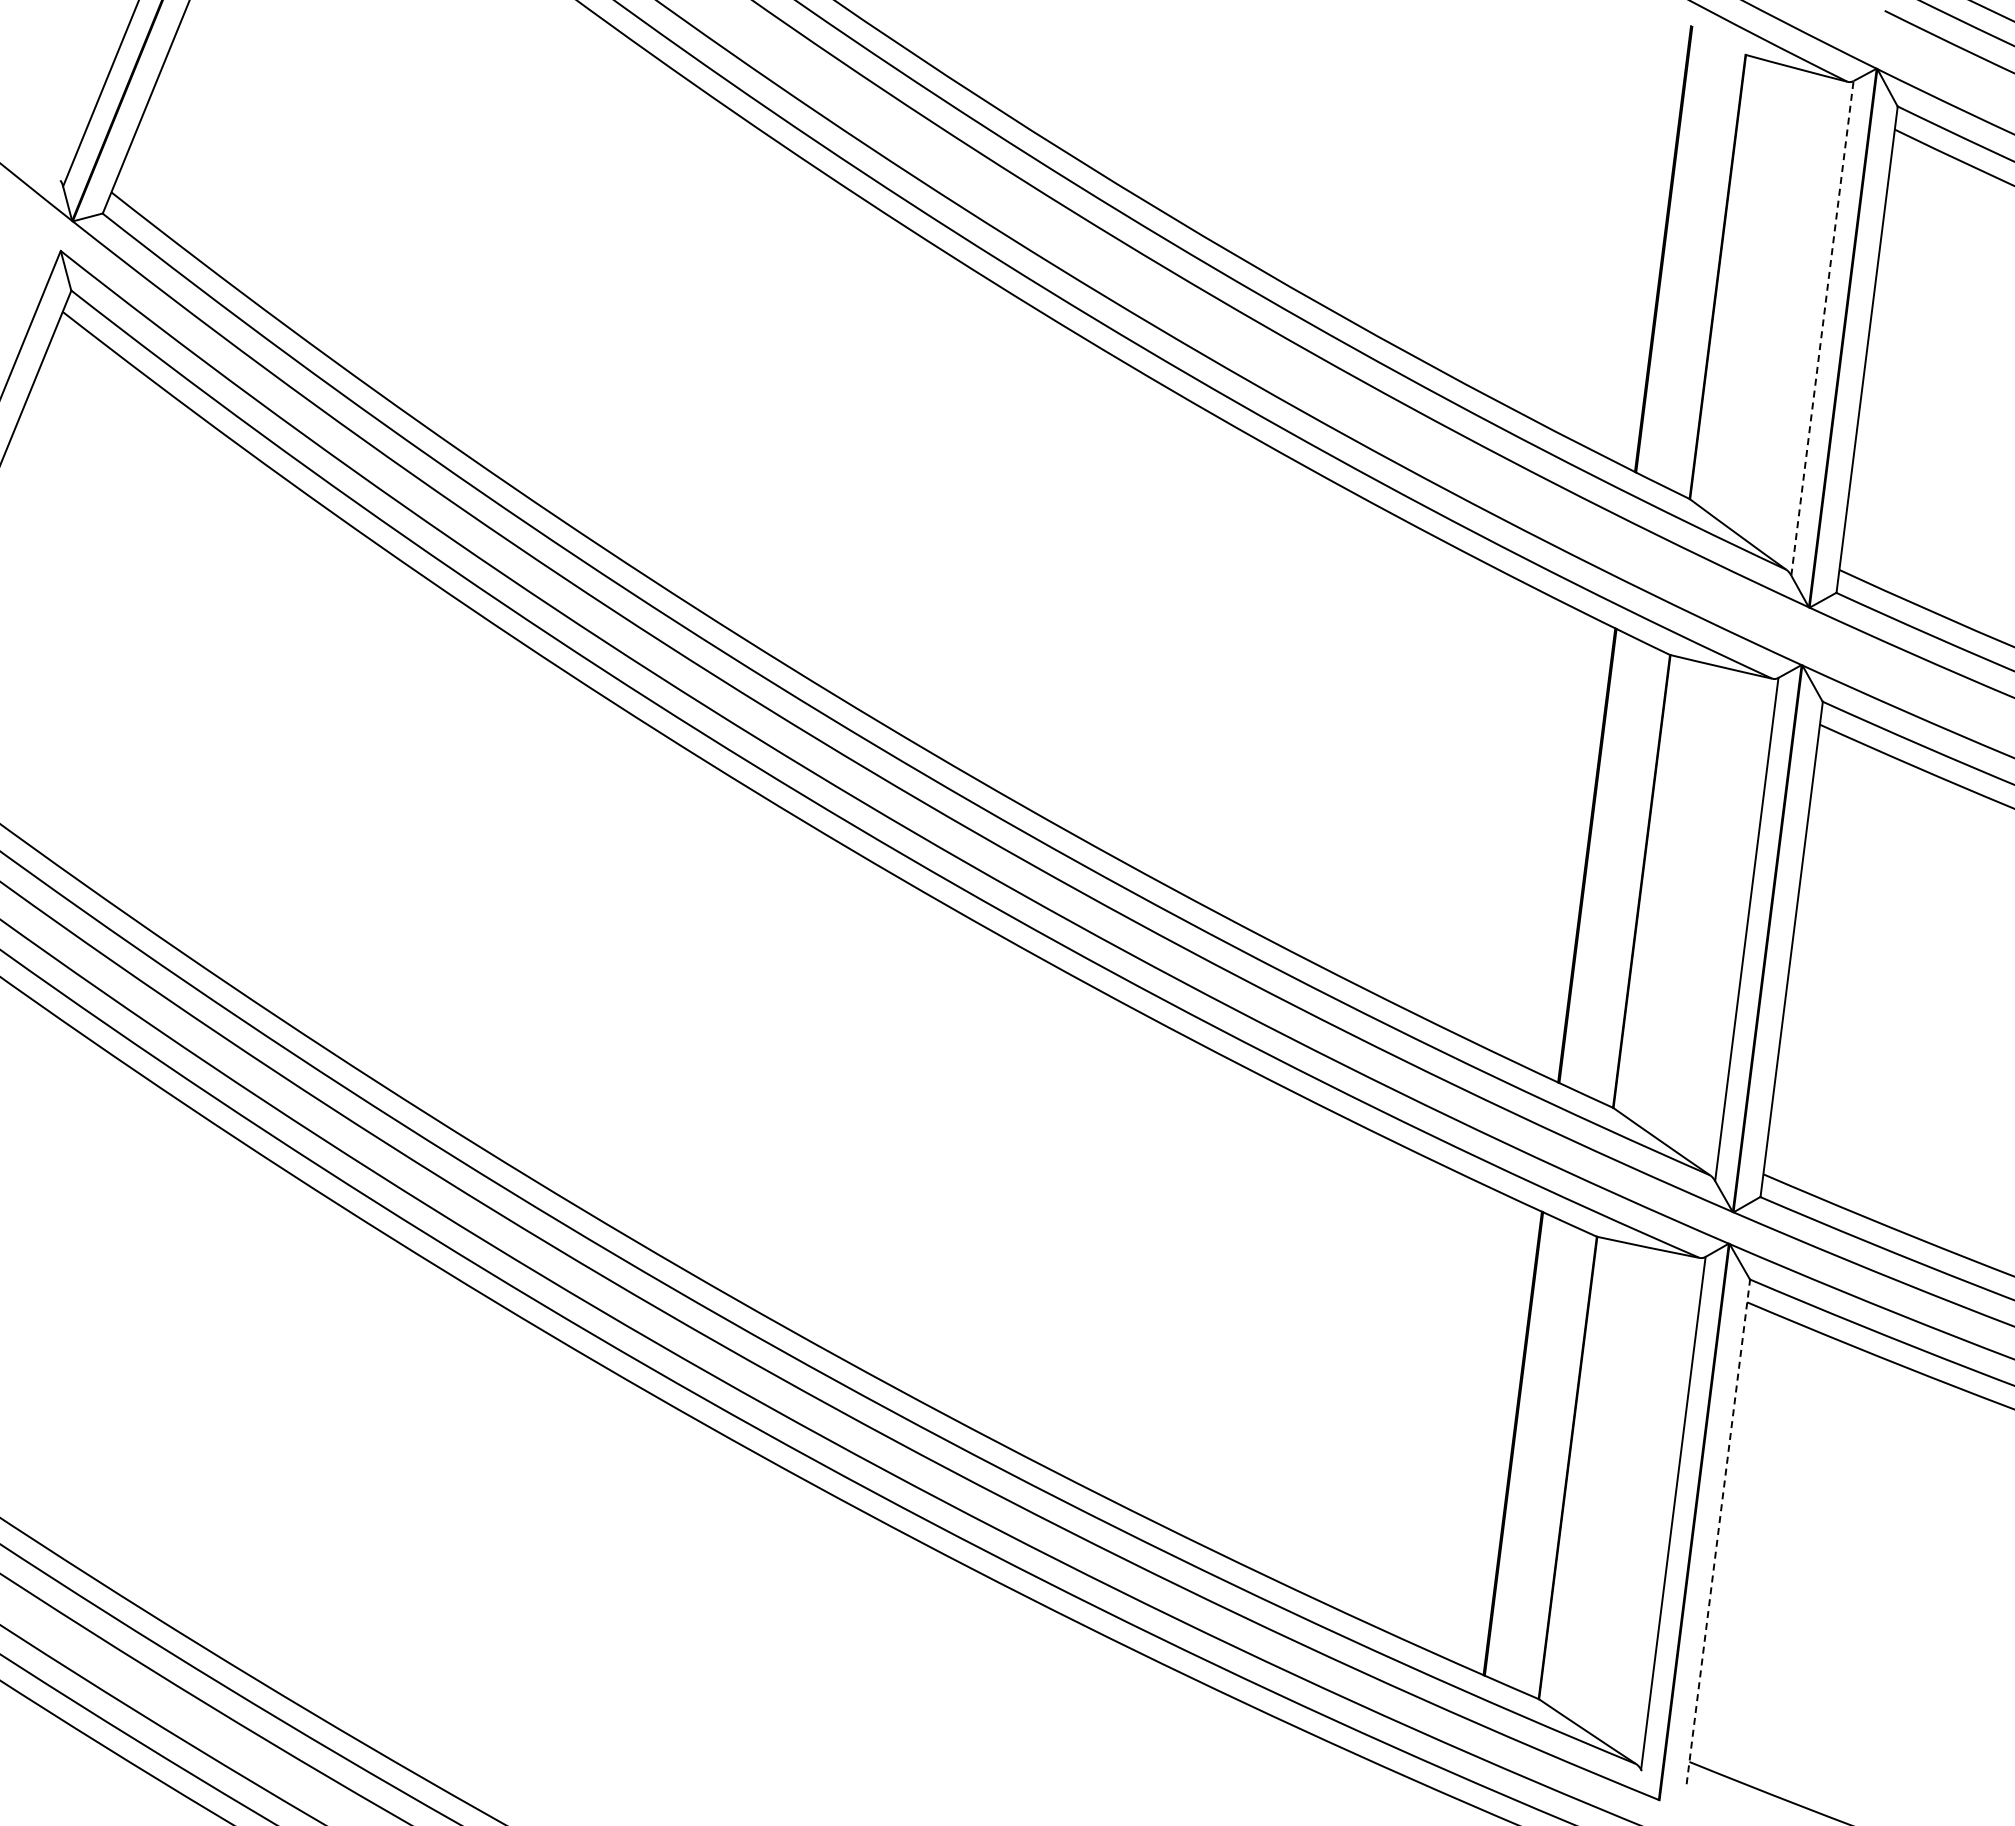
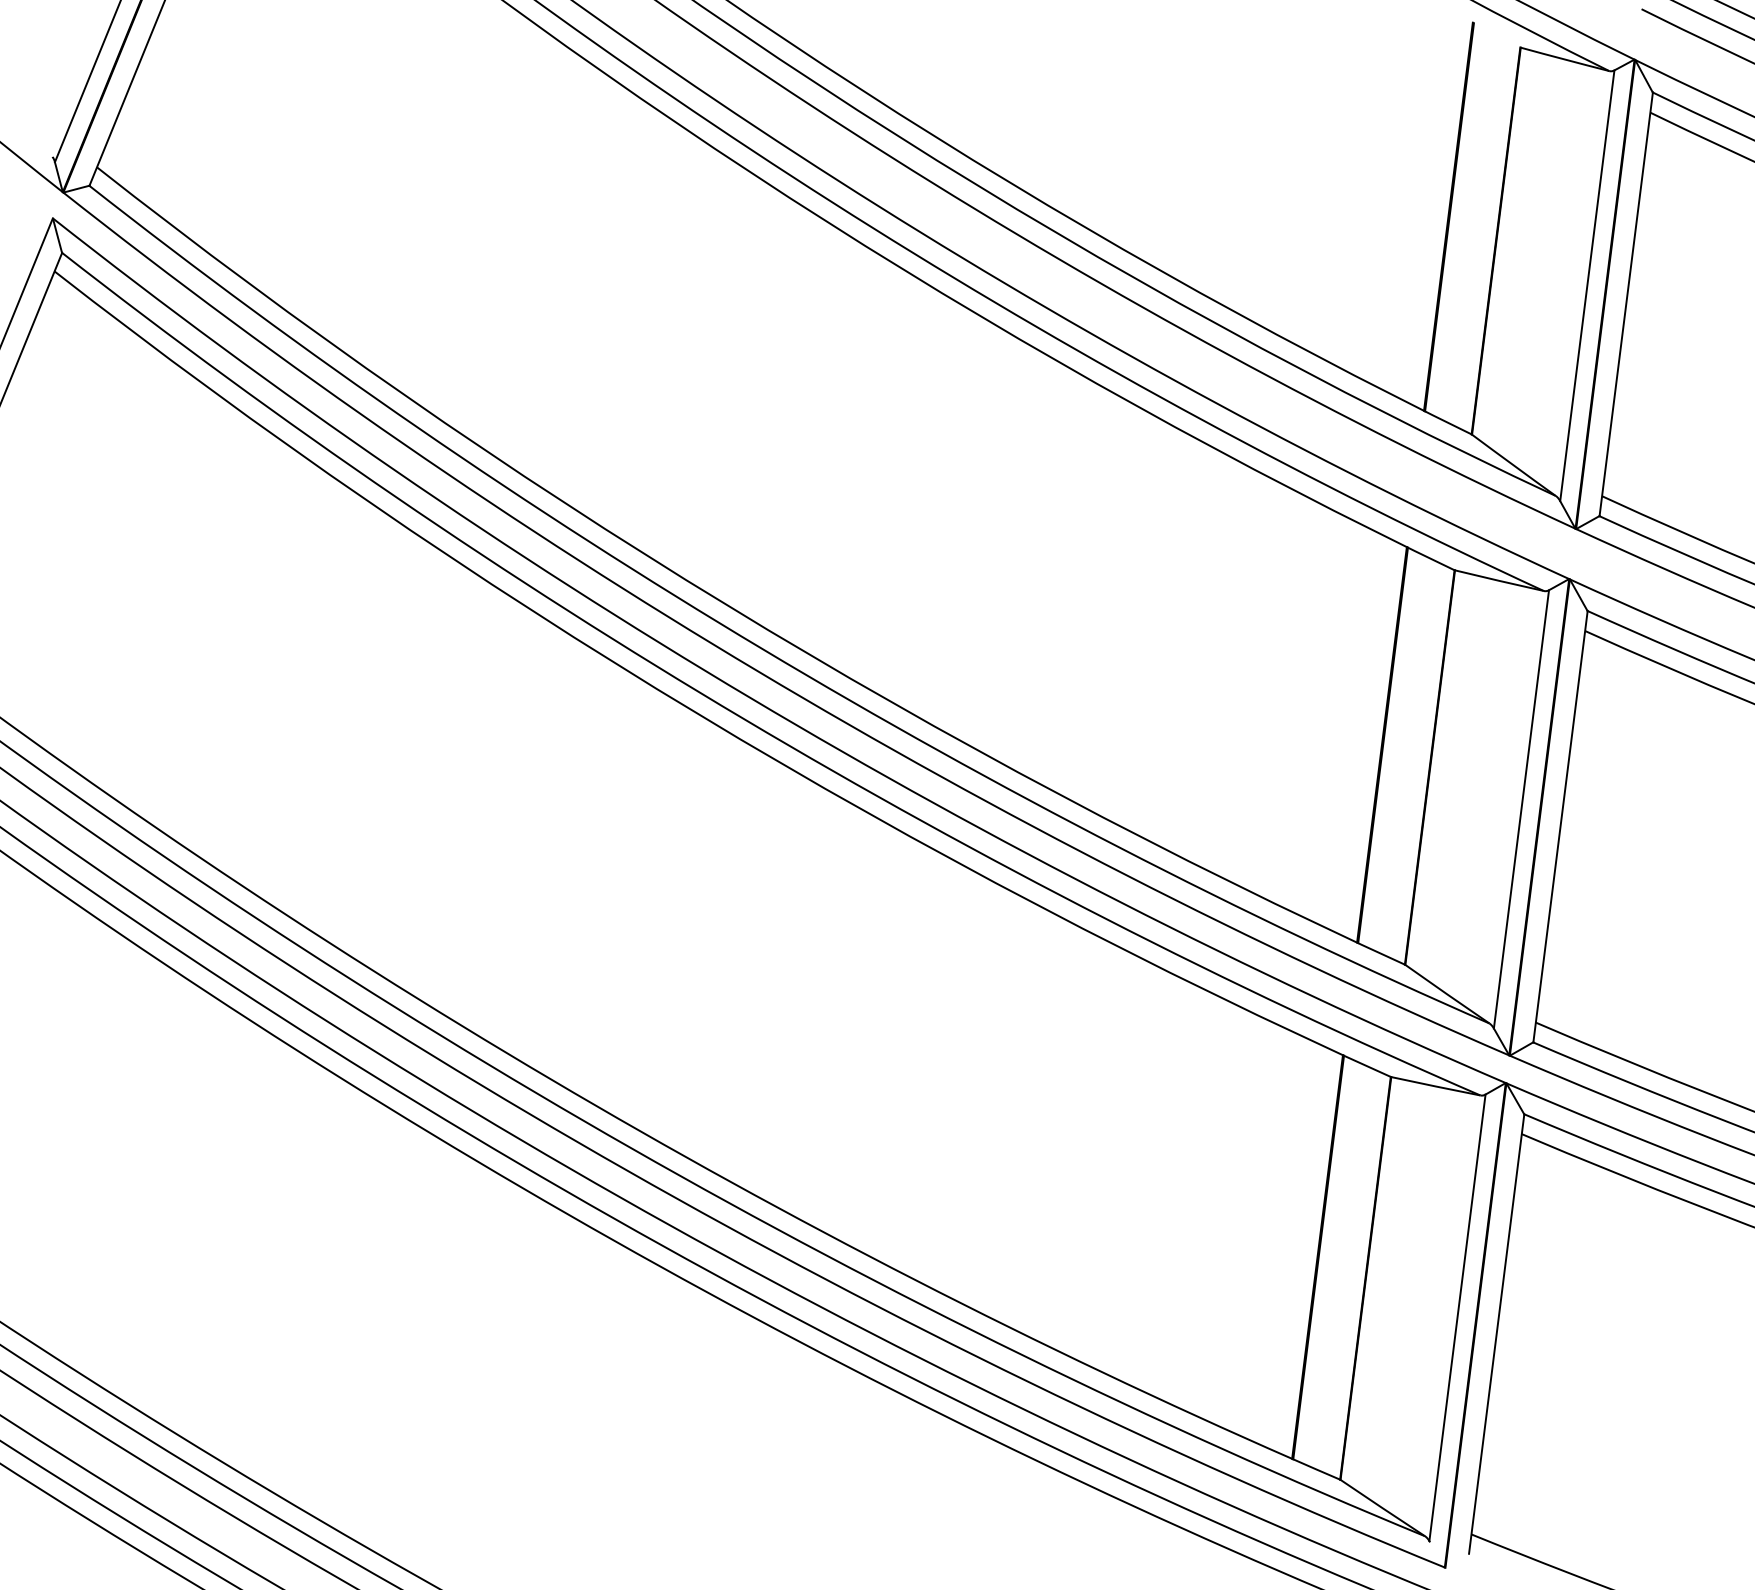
line: (1822, 327) -> (1587, 285), dashed -> solid
line: (1718, 1531) -> (1496, 1333), dashed -> solid

